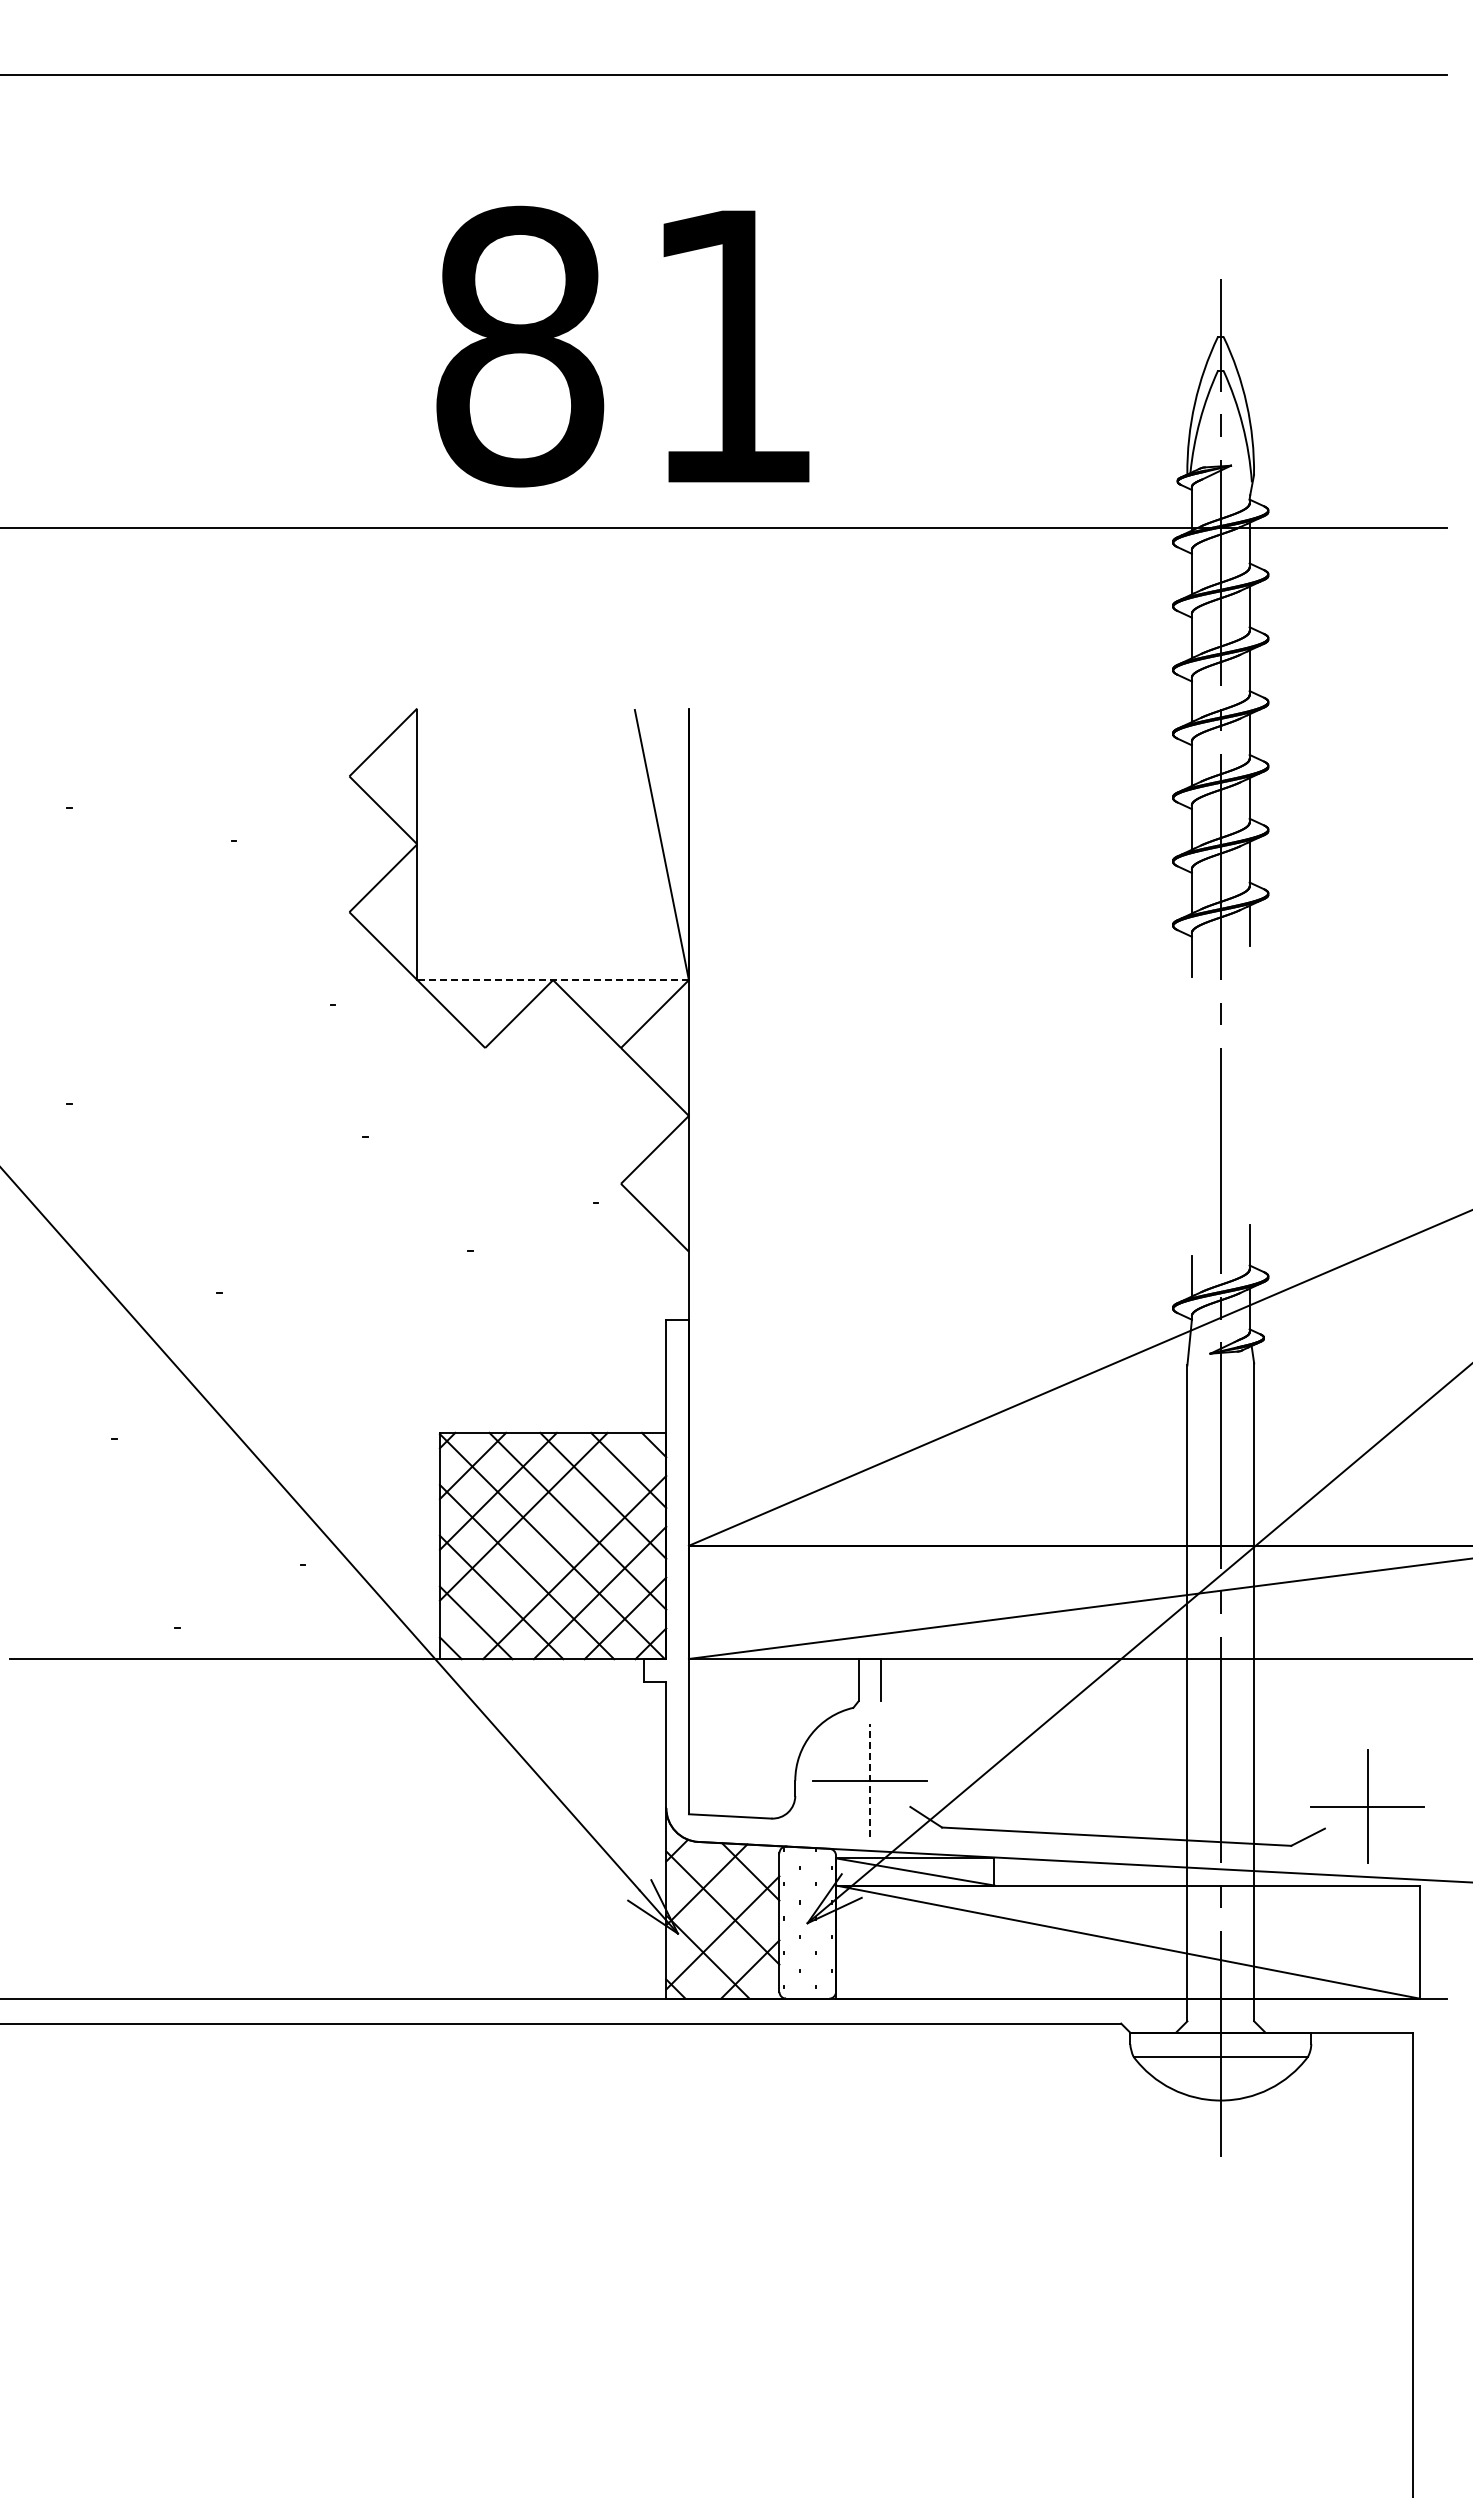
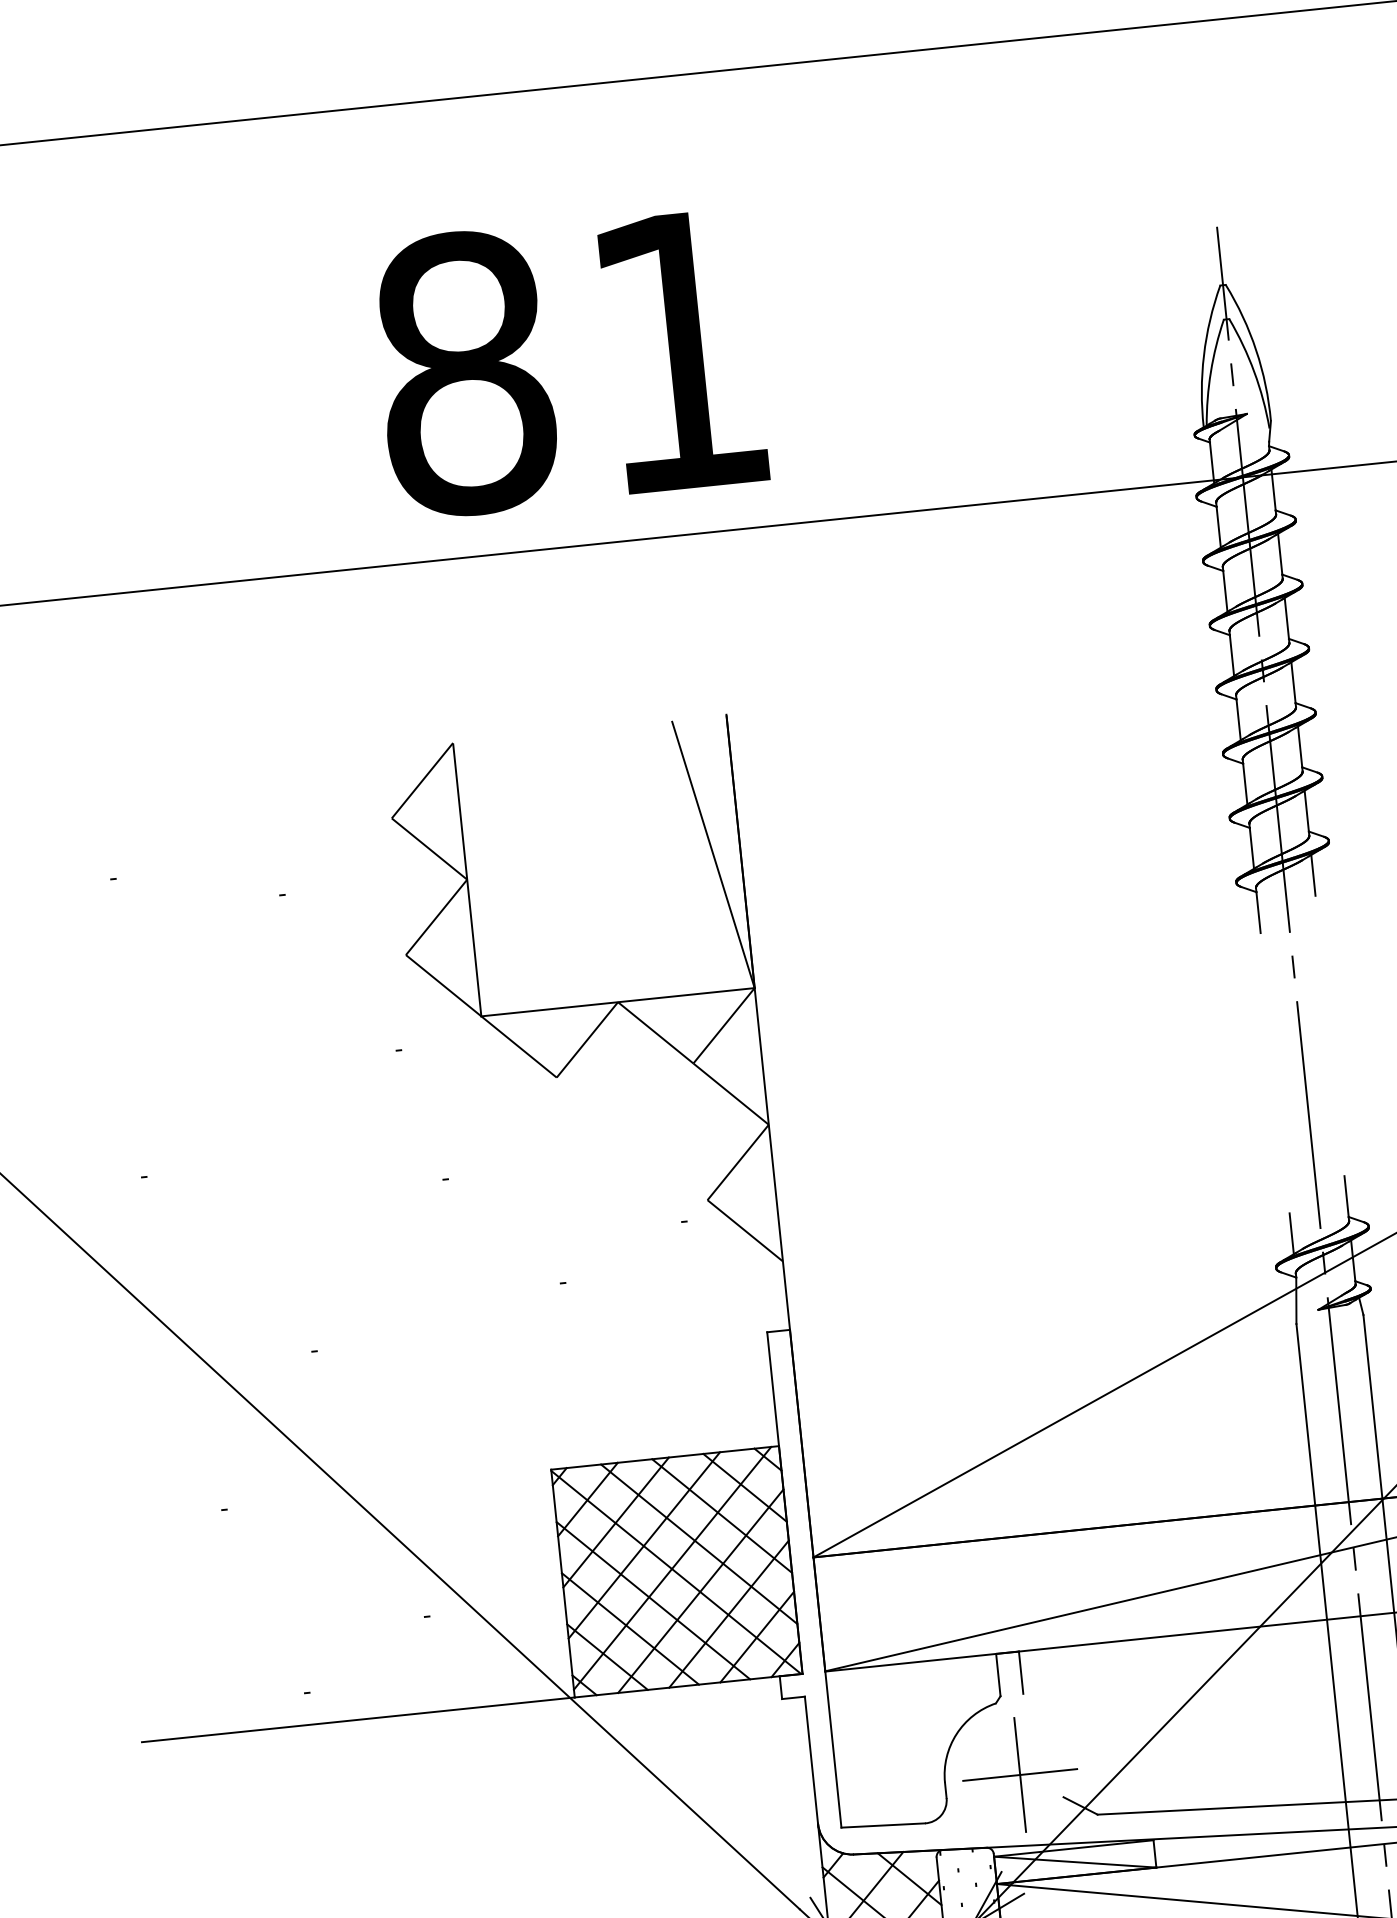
text: (622, 346) -> (568, 362), moved
line: (553, 980) -> (618, 1002), dashed -> solid
line: (548, 1541) -> (671, 1567), added
line: (869, 1780) -> (1019, 1774), dashed -> solid

